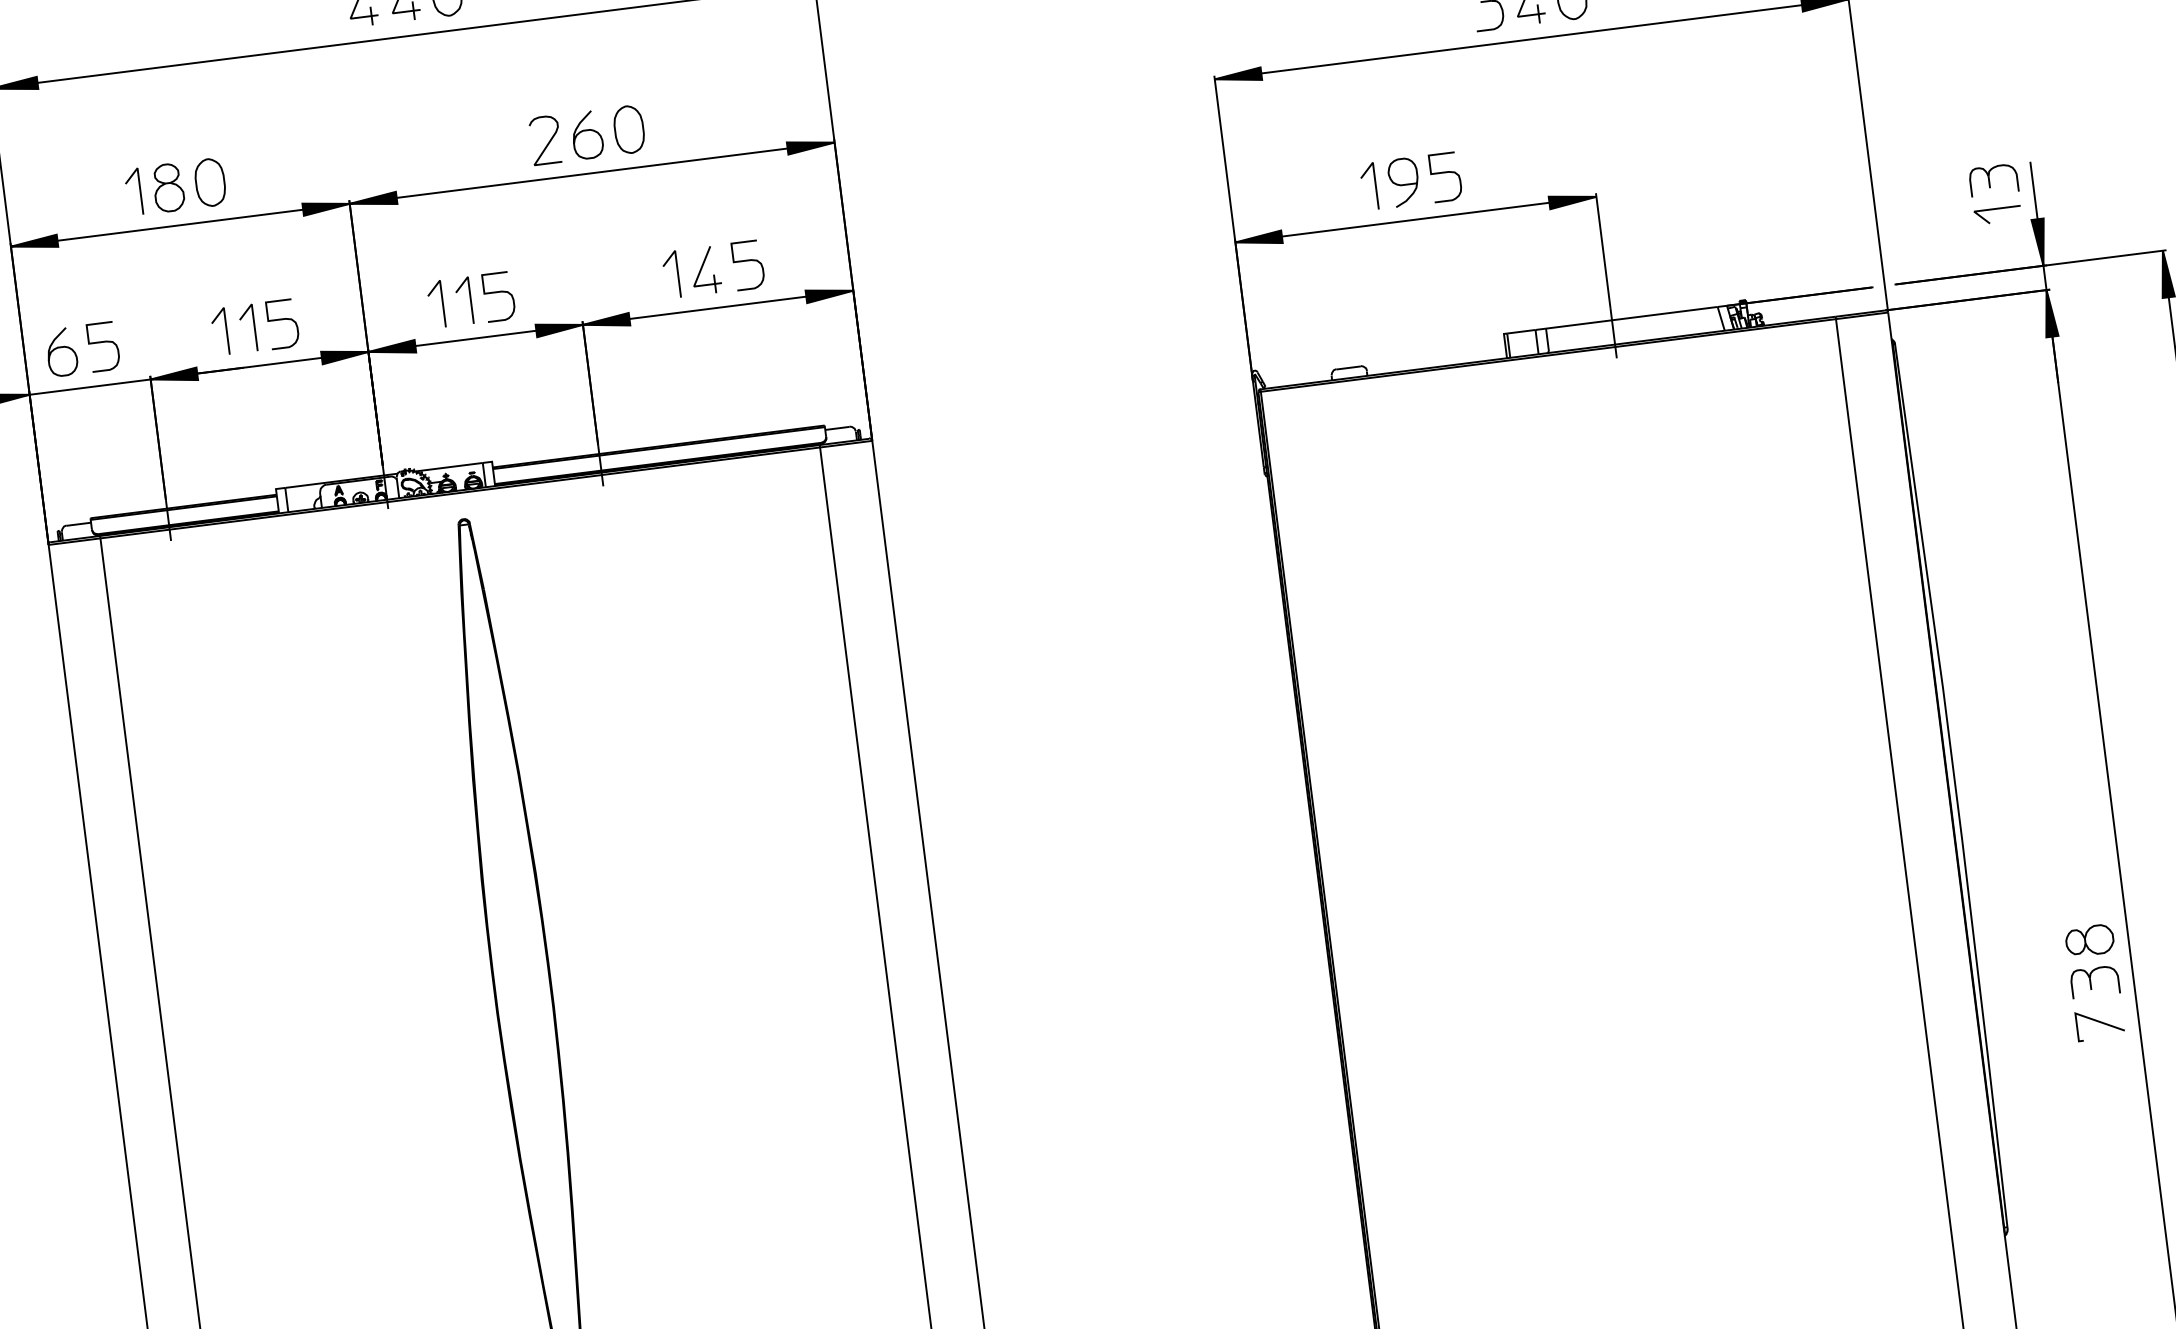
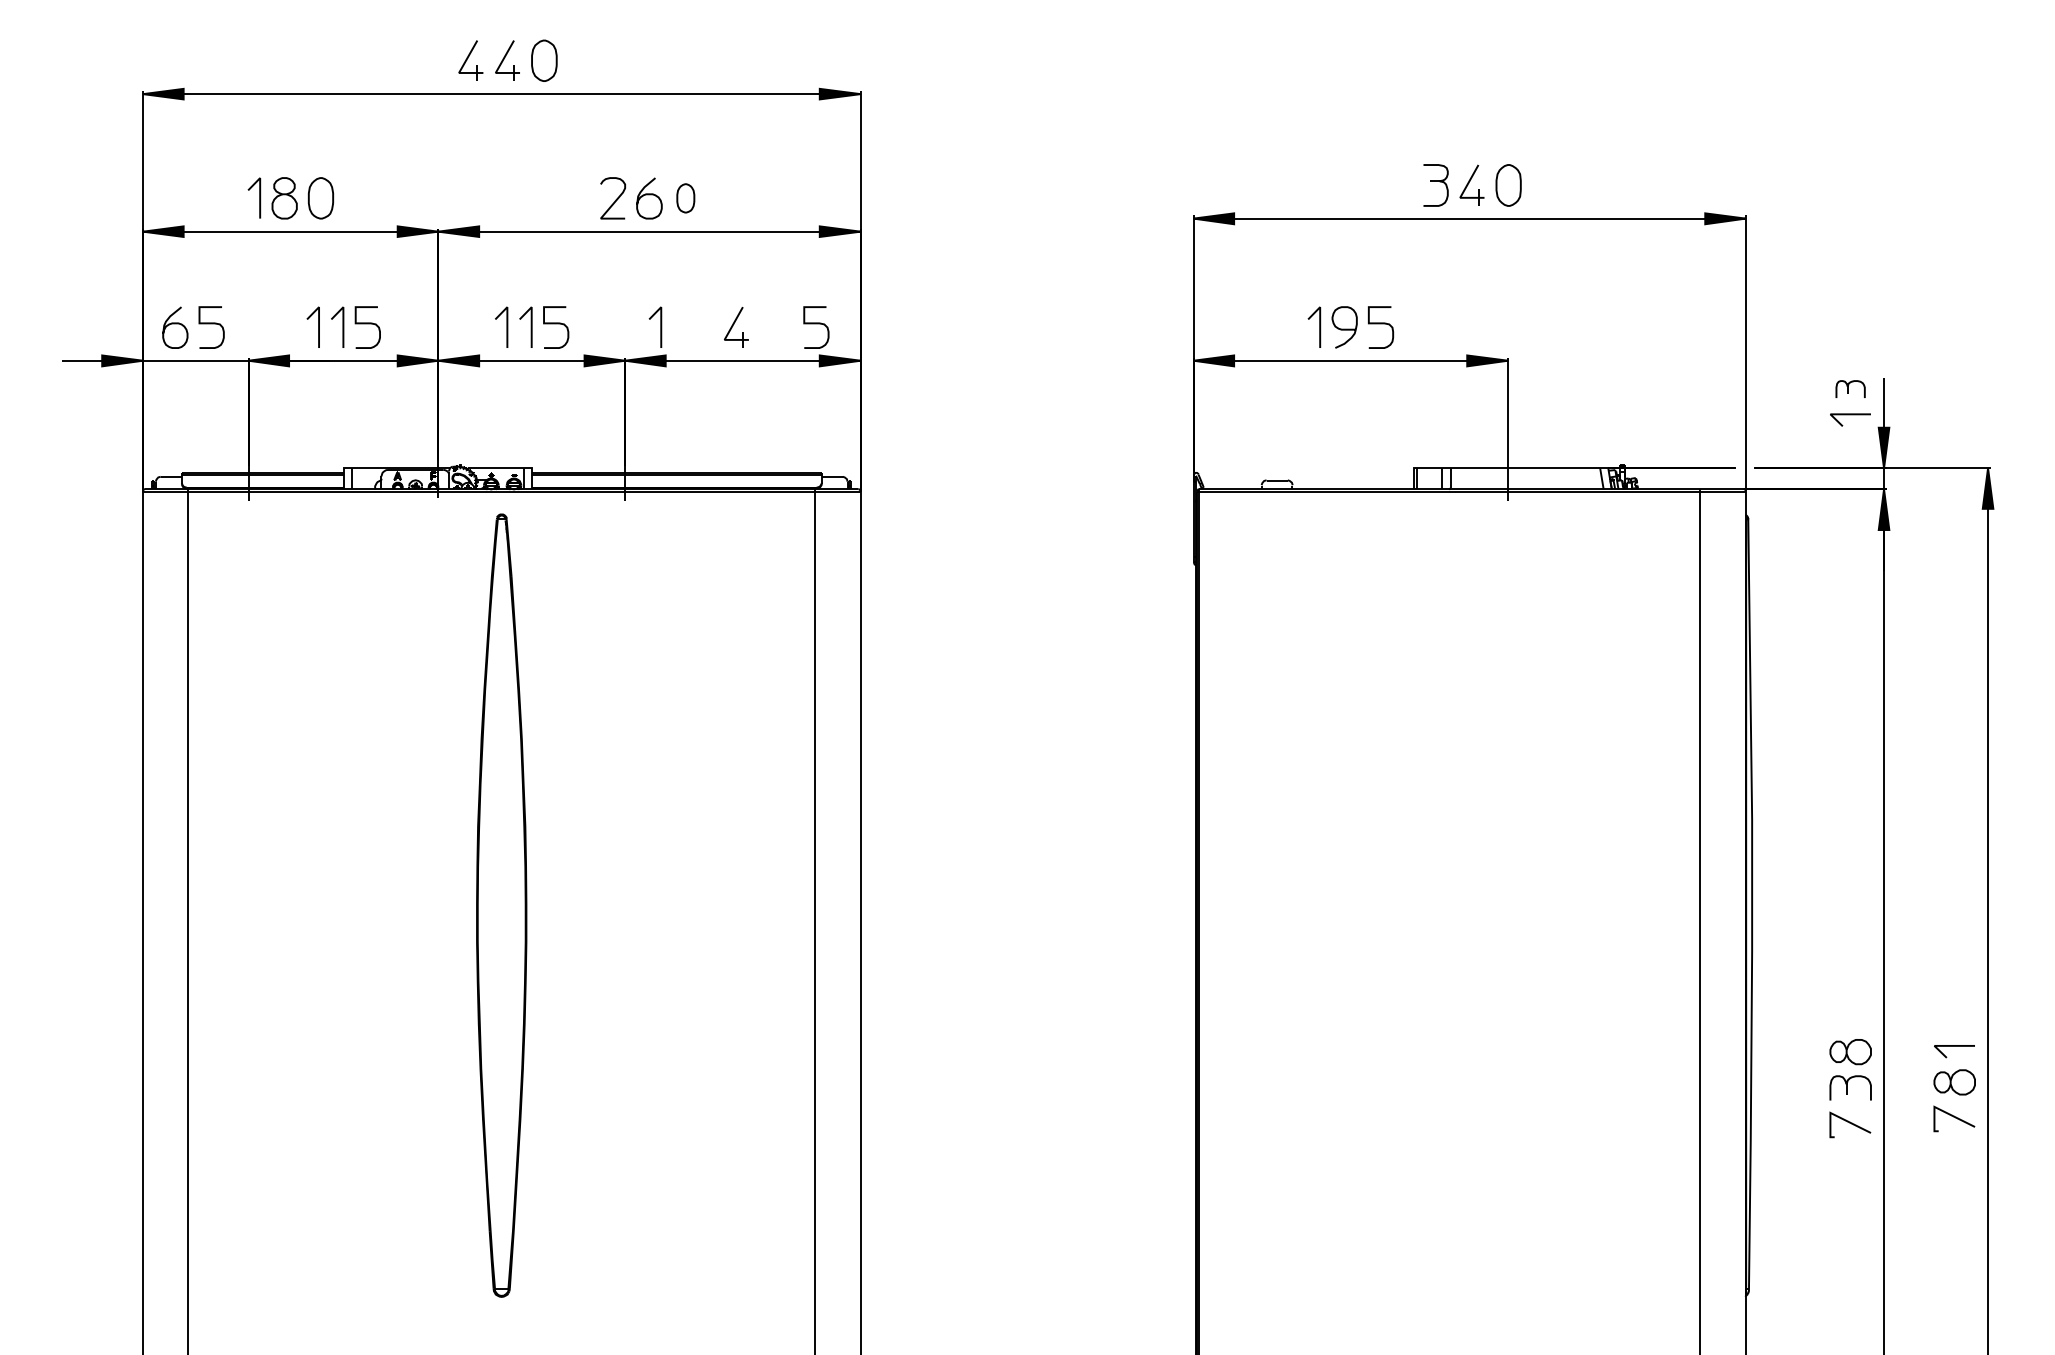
part: (628, 129) -> (685, 198), size x0.7
part: (1993, 179) -> (1850, 388), size x0.7
curve: (747, 261) -> (816, 324), moved
line: (677, 273) -> (660, 326), moved

